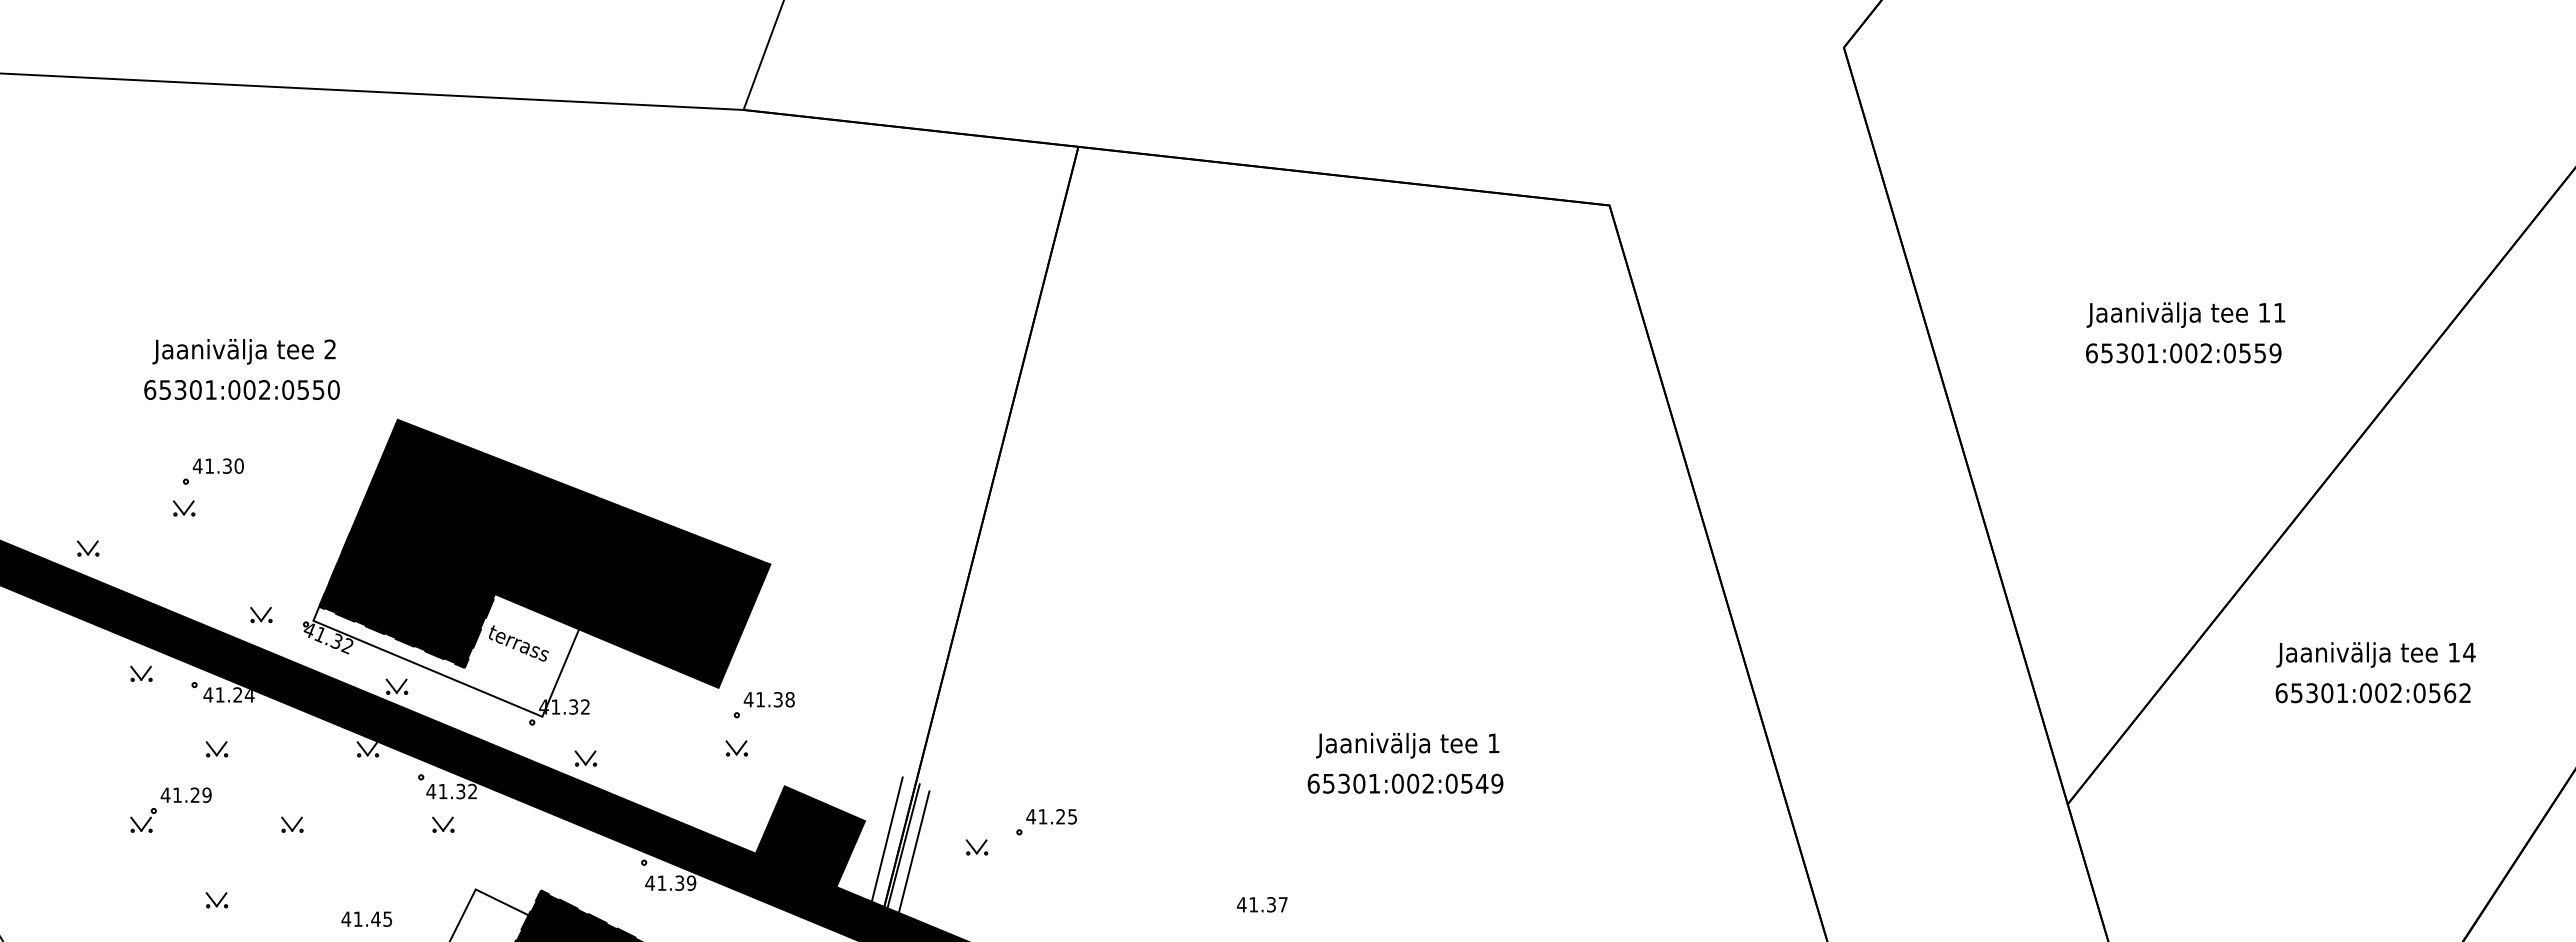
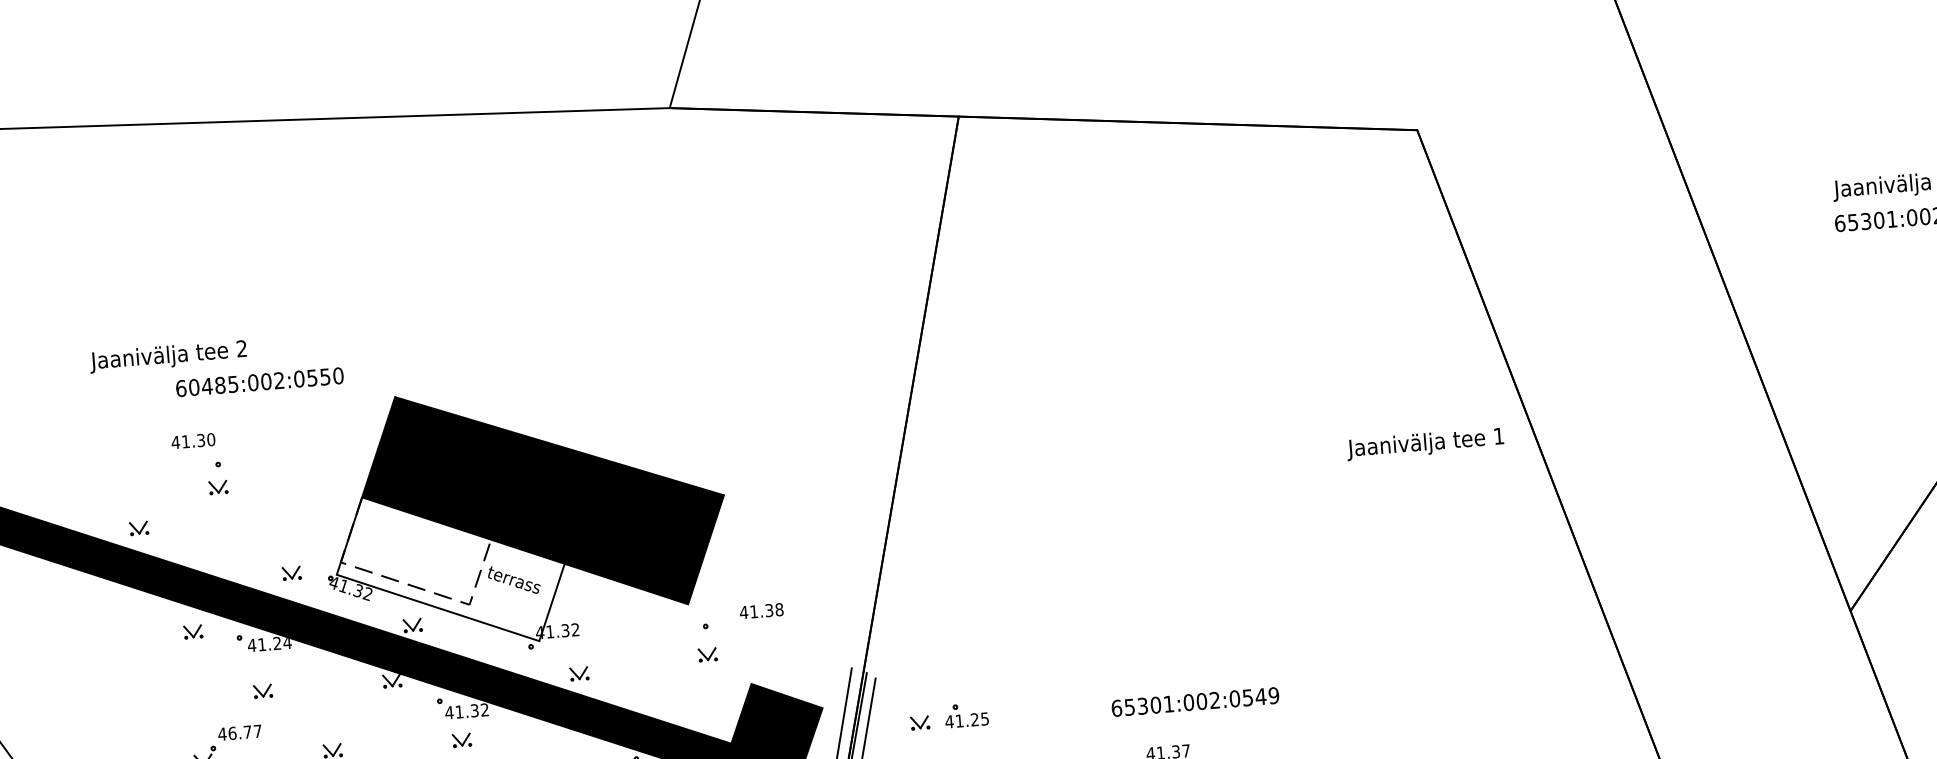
text: (243, 351) -> (167, 356), moved
text: (187, 389) -> (213, 385), 65301:002:0550 -> 60485:002:0550
text: (217, 465) -> (192, 440), moved
fill: (407, 600) -> (415, 550), removed
text: (768, 699) -> (760, 611), moved
text: (1407, 745) -> (1425, 443), moved
text: (1405, 783) -> (1195, 701), moved
text: (192, 794) -> (245, 731), 41.29 -> 46.77
text: (1051, 816) -> (966, 720), moved

